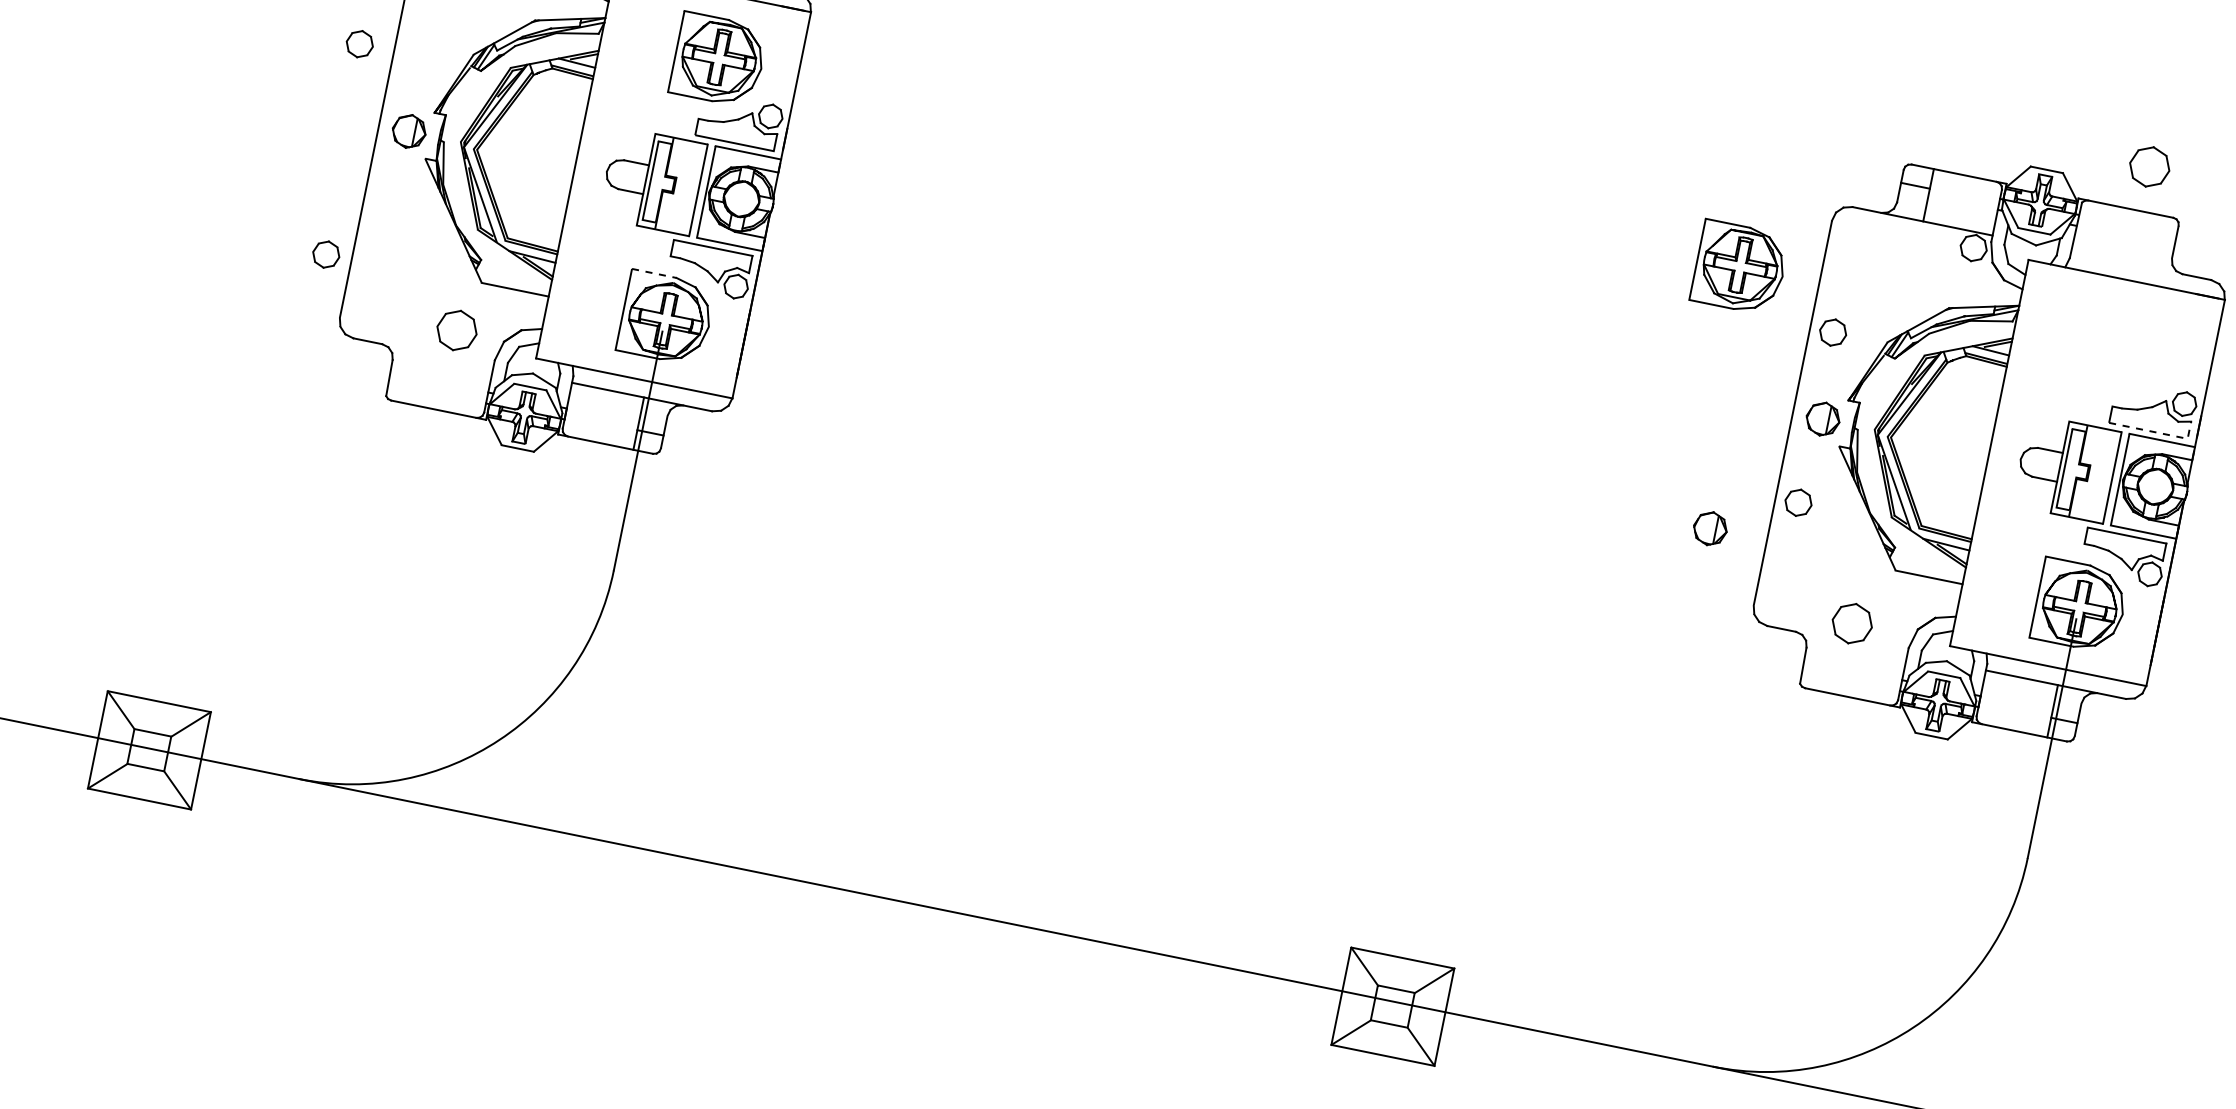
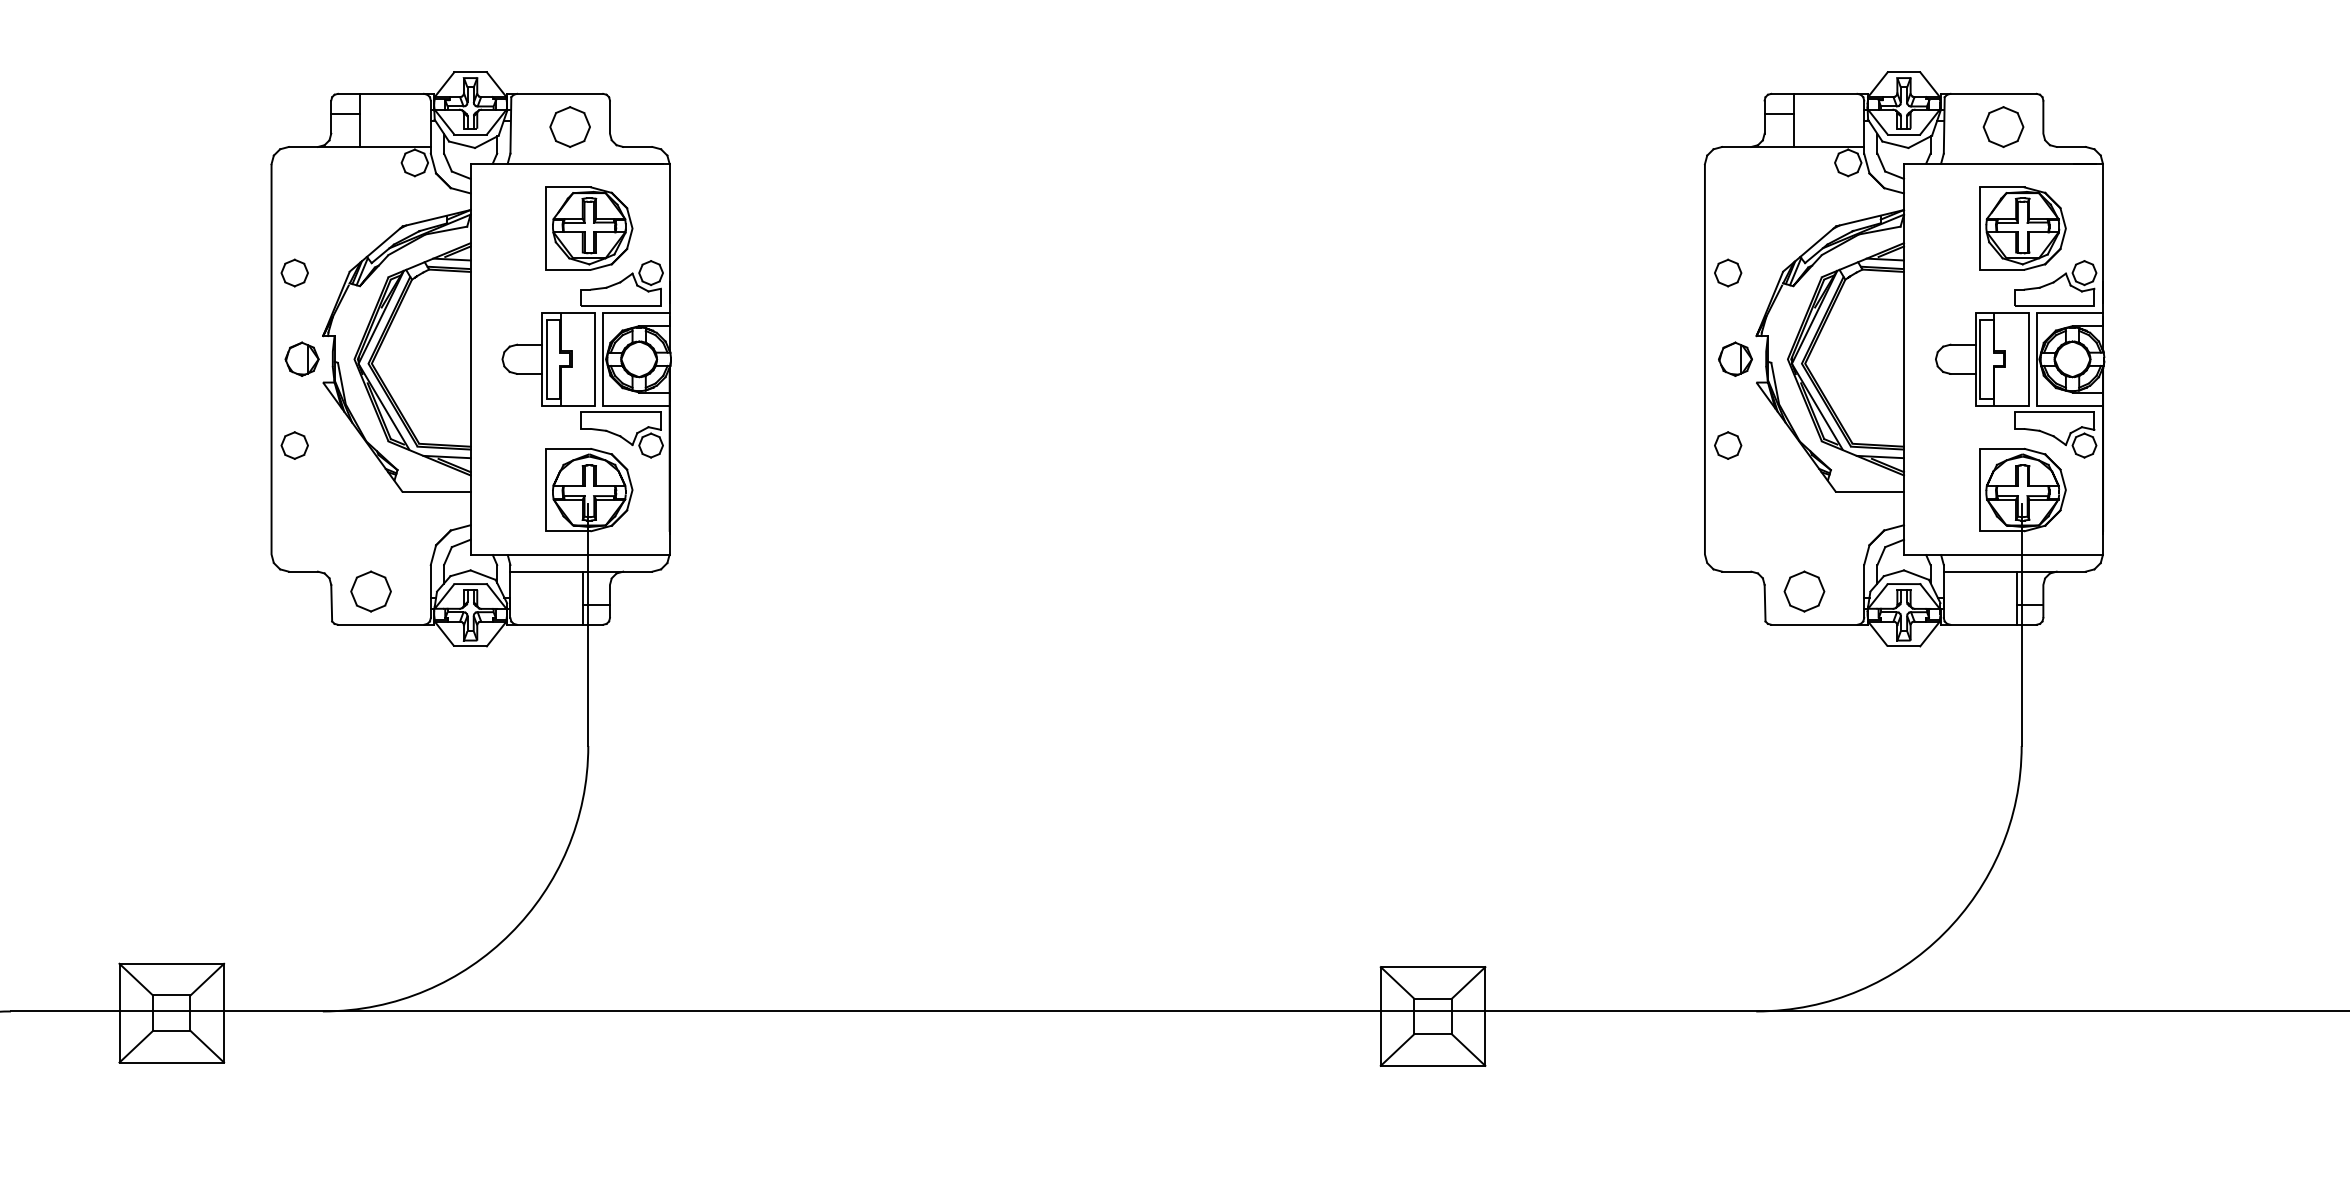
part: (359, 43) -> (294, 272), moved
part: (2149, 166) -> (2003, 126), moved
part: (326, 254) -> (294, 445), moved
part: (1739, 267) -> (2022, 228), moved
line: (654, 272) -> (568, 448), dashed -> solid
part: (456, 330) -> (370, 591), moved
line: (2158, 433) -> (2064, 306), dashed -> solid
part: (1710, 527) -> (1647, 487), removed
part: (1852, 623) -> (1804, 591), moved

